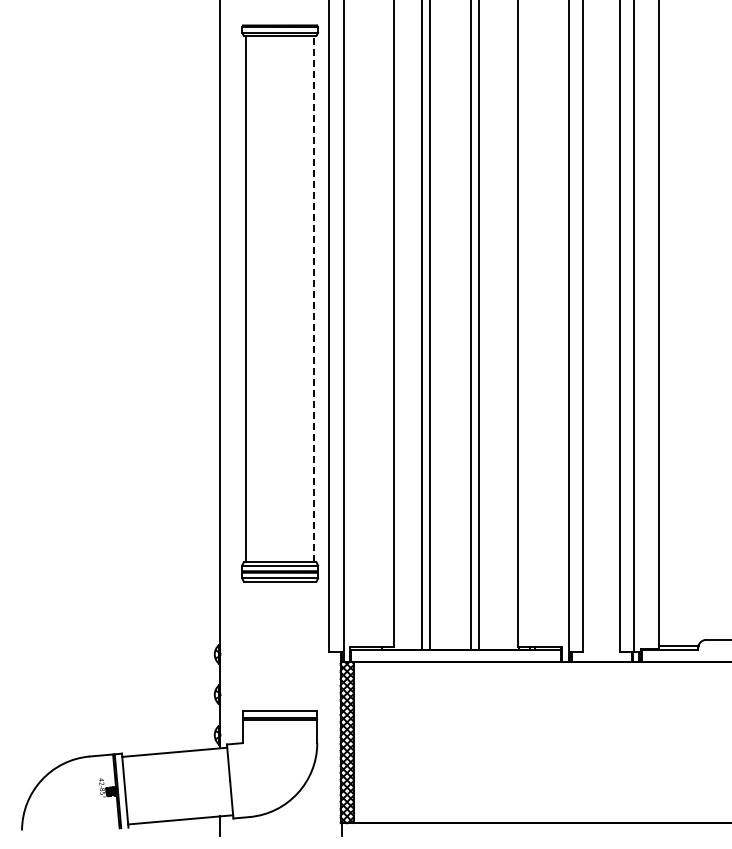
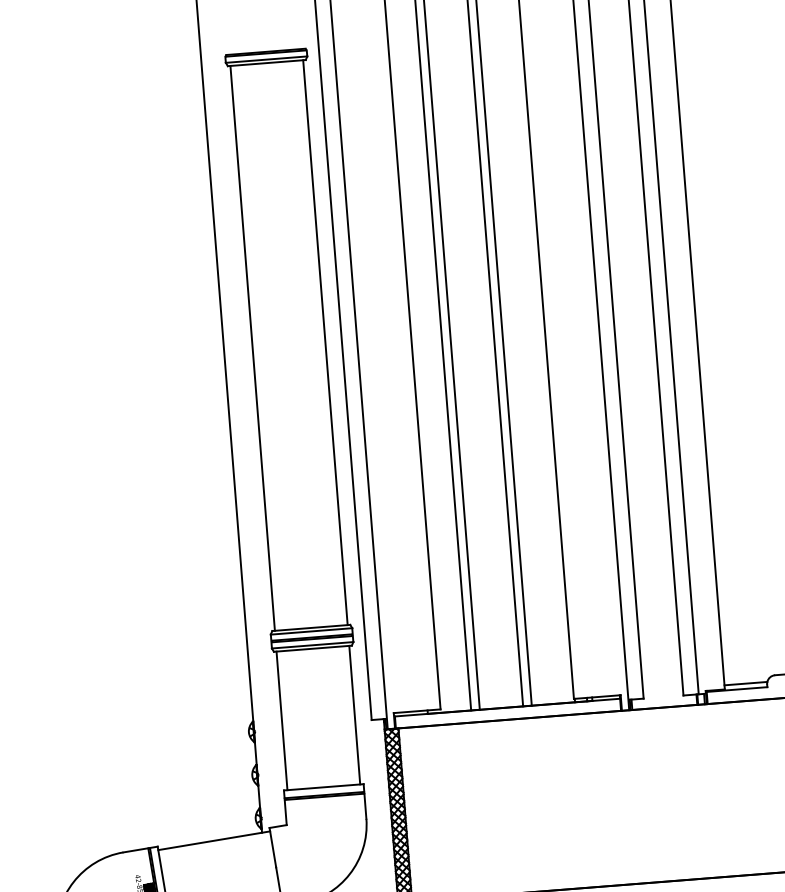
line: (314, 298) -> (325, 341), dashed -> solid
line: (246, 645) -> (282, 720), added
line: (314, 645) -> (355, 714), added

